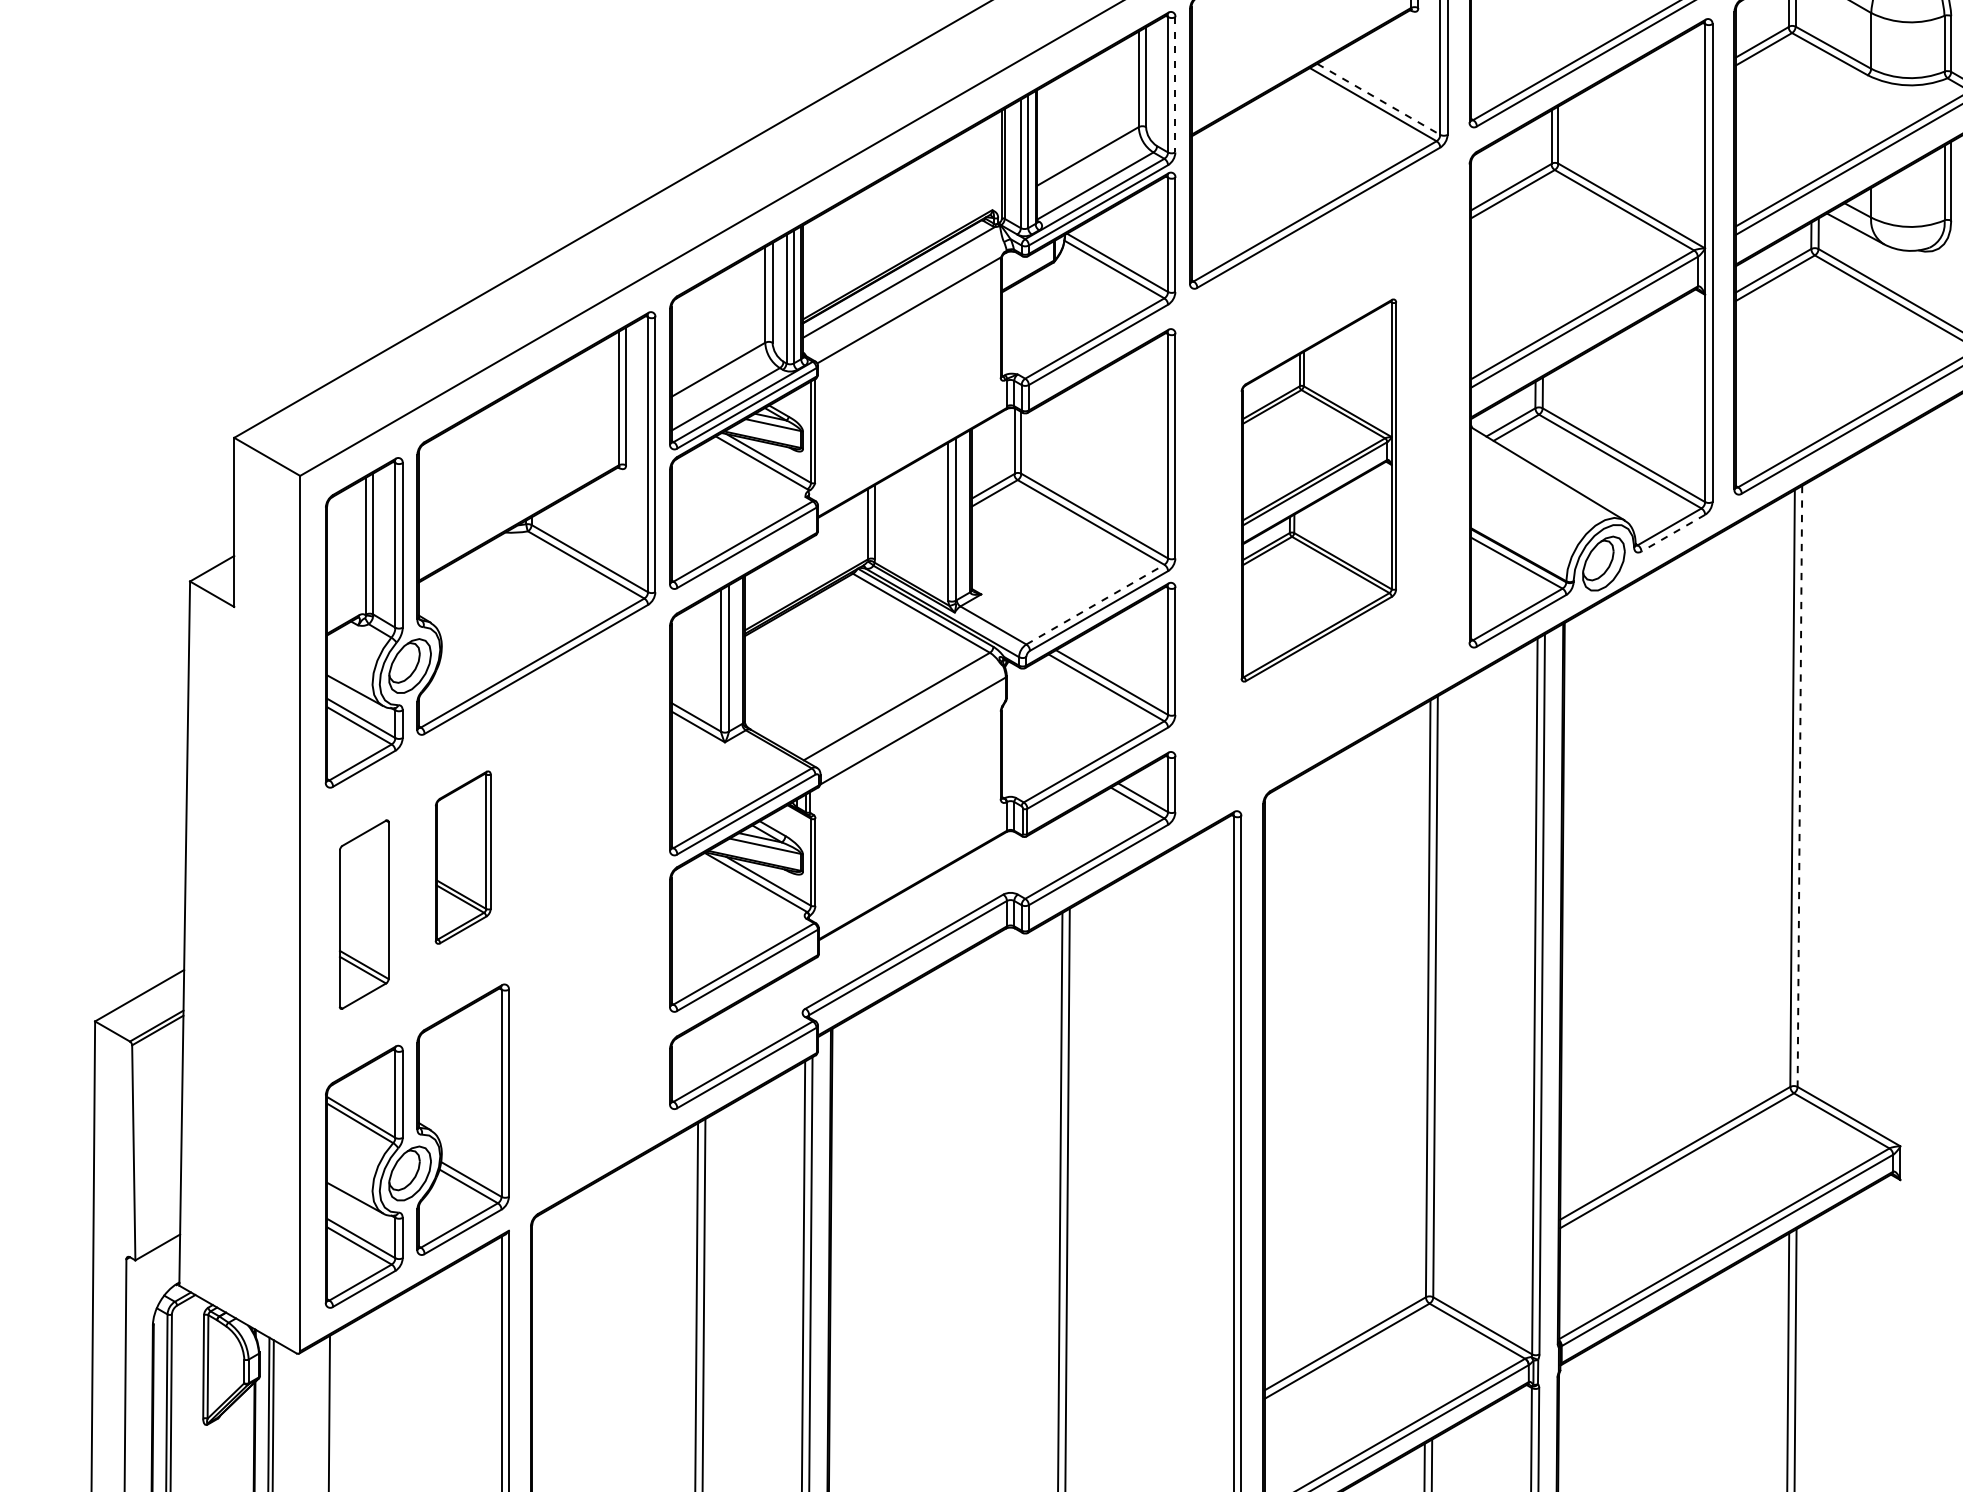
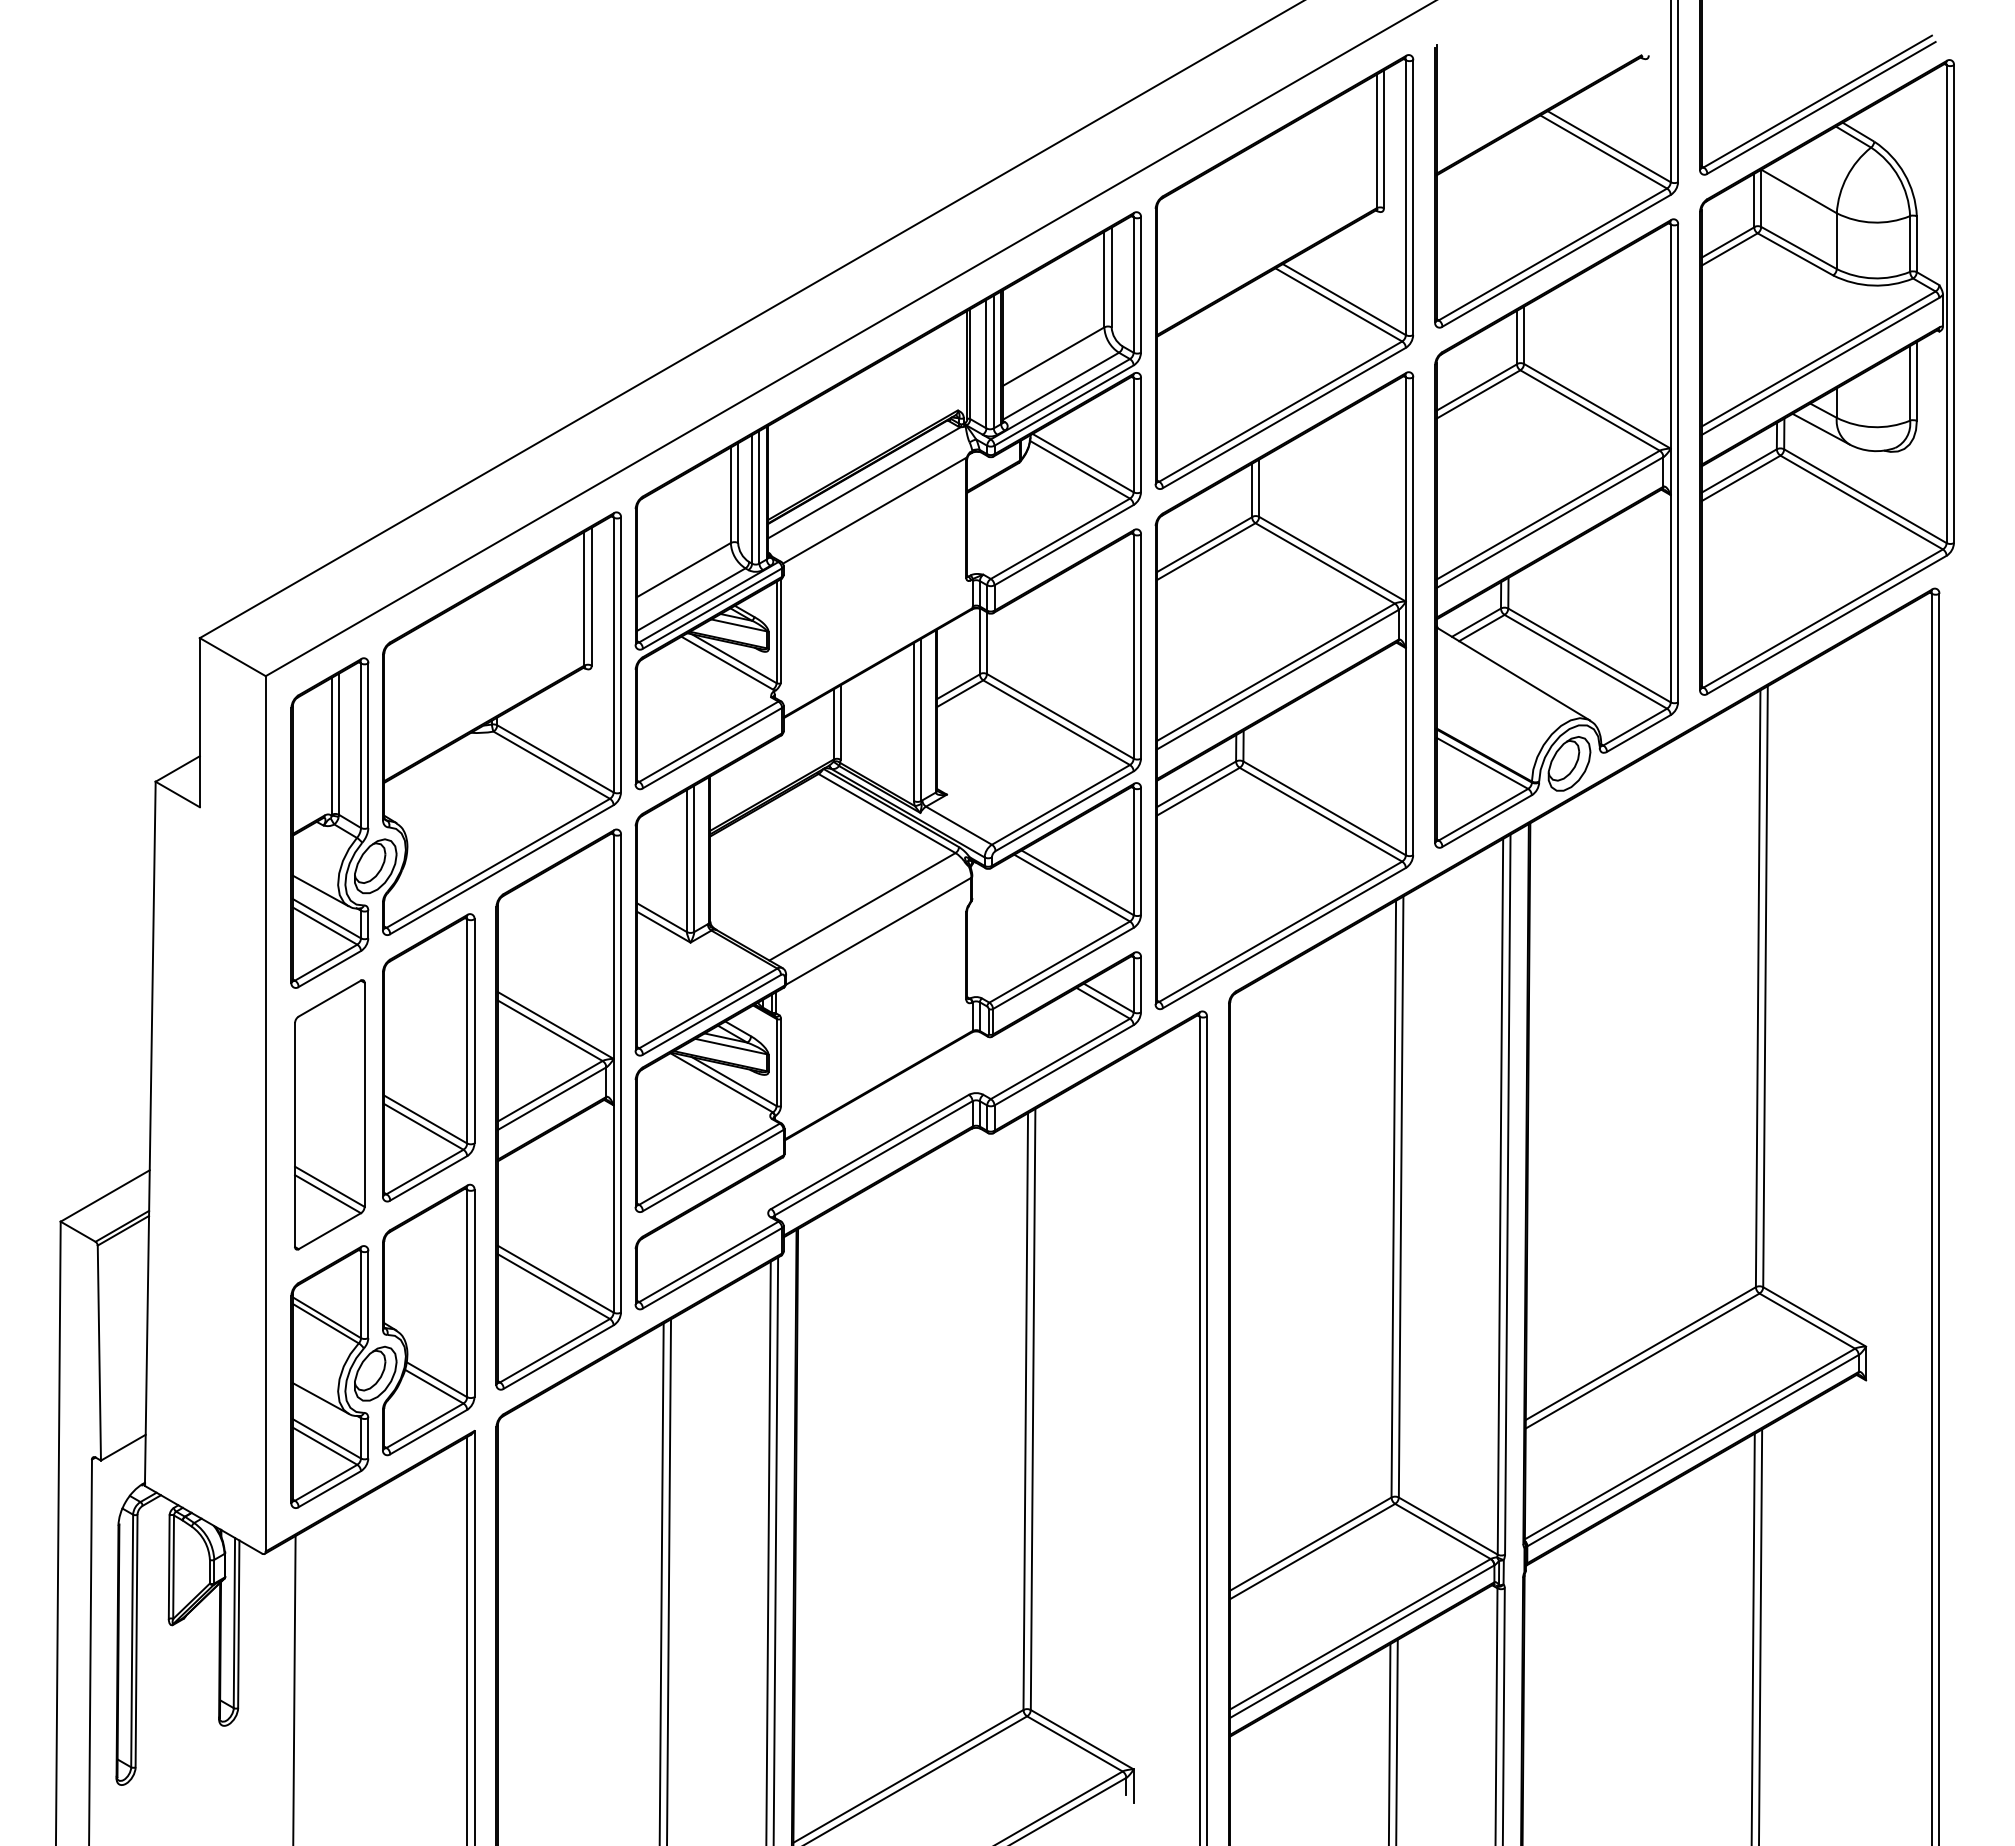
line: (1175, 85) -> (1141, 285), dashed -> solid
line: (1378, 99) -> (1344, 299), dashed -> solid
part: (1318, 490) -> (1284, 690), size x1.67
line: (1672, 533) -> (1638, 733), dashed -> solid
line: (1094, 604) -> (1060, 804), dashed -> solid
line: (1799, 786) -> (1765, 986), dashed -> solid
part: (462, 857) -> (428, 1057), size x1.67
part: (592, 909) -> (558, 1109), added
part: (363, 914) -> (329, 1114), size x1.43

